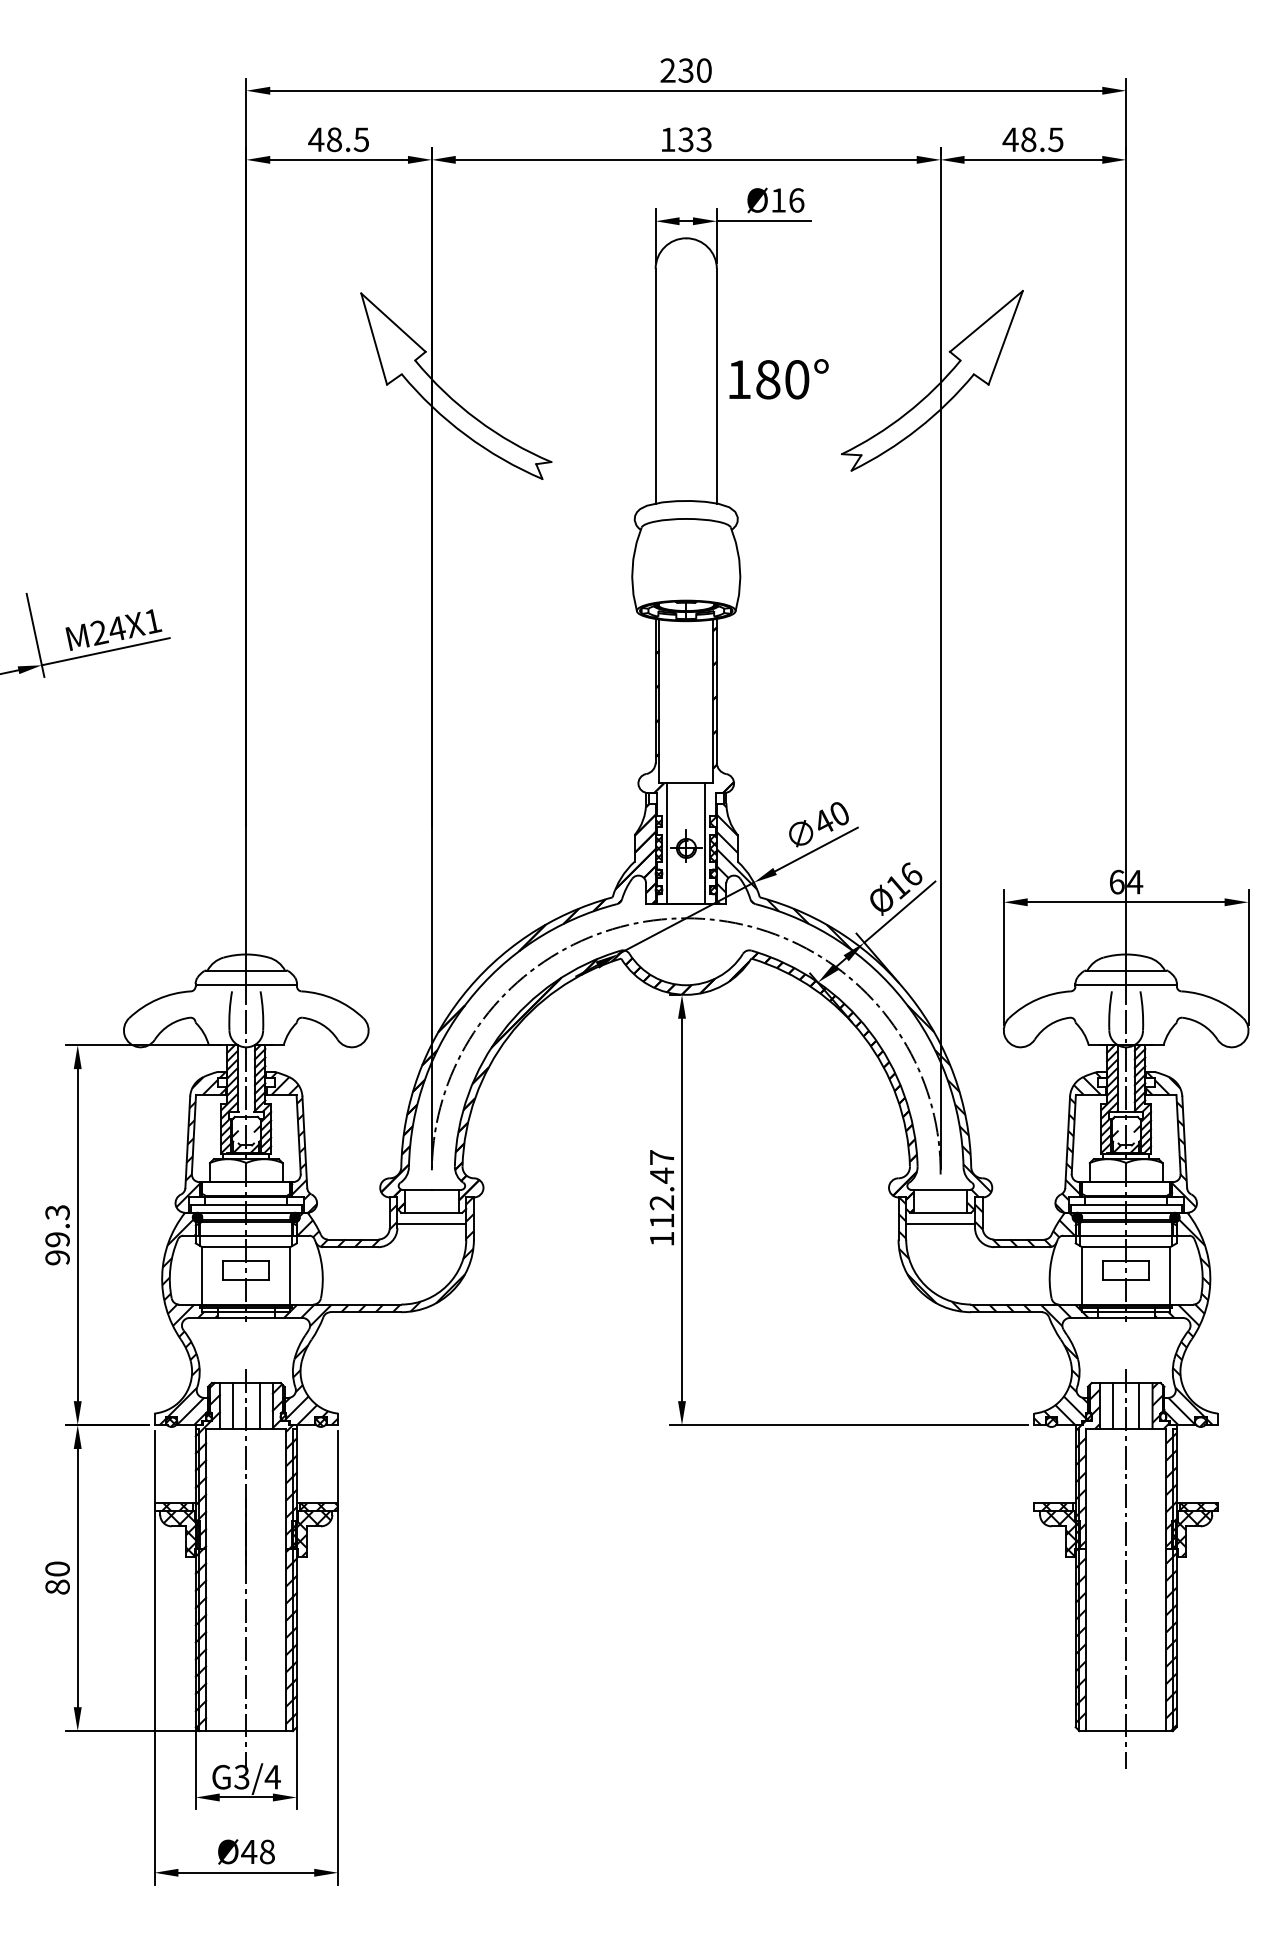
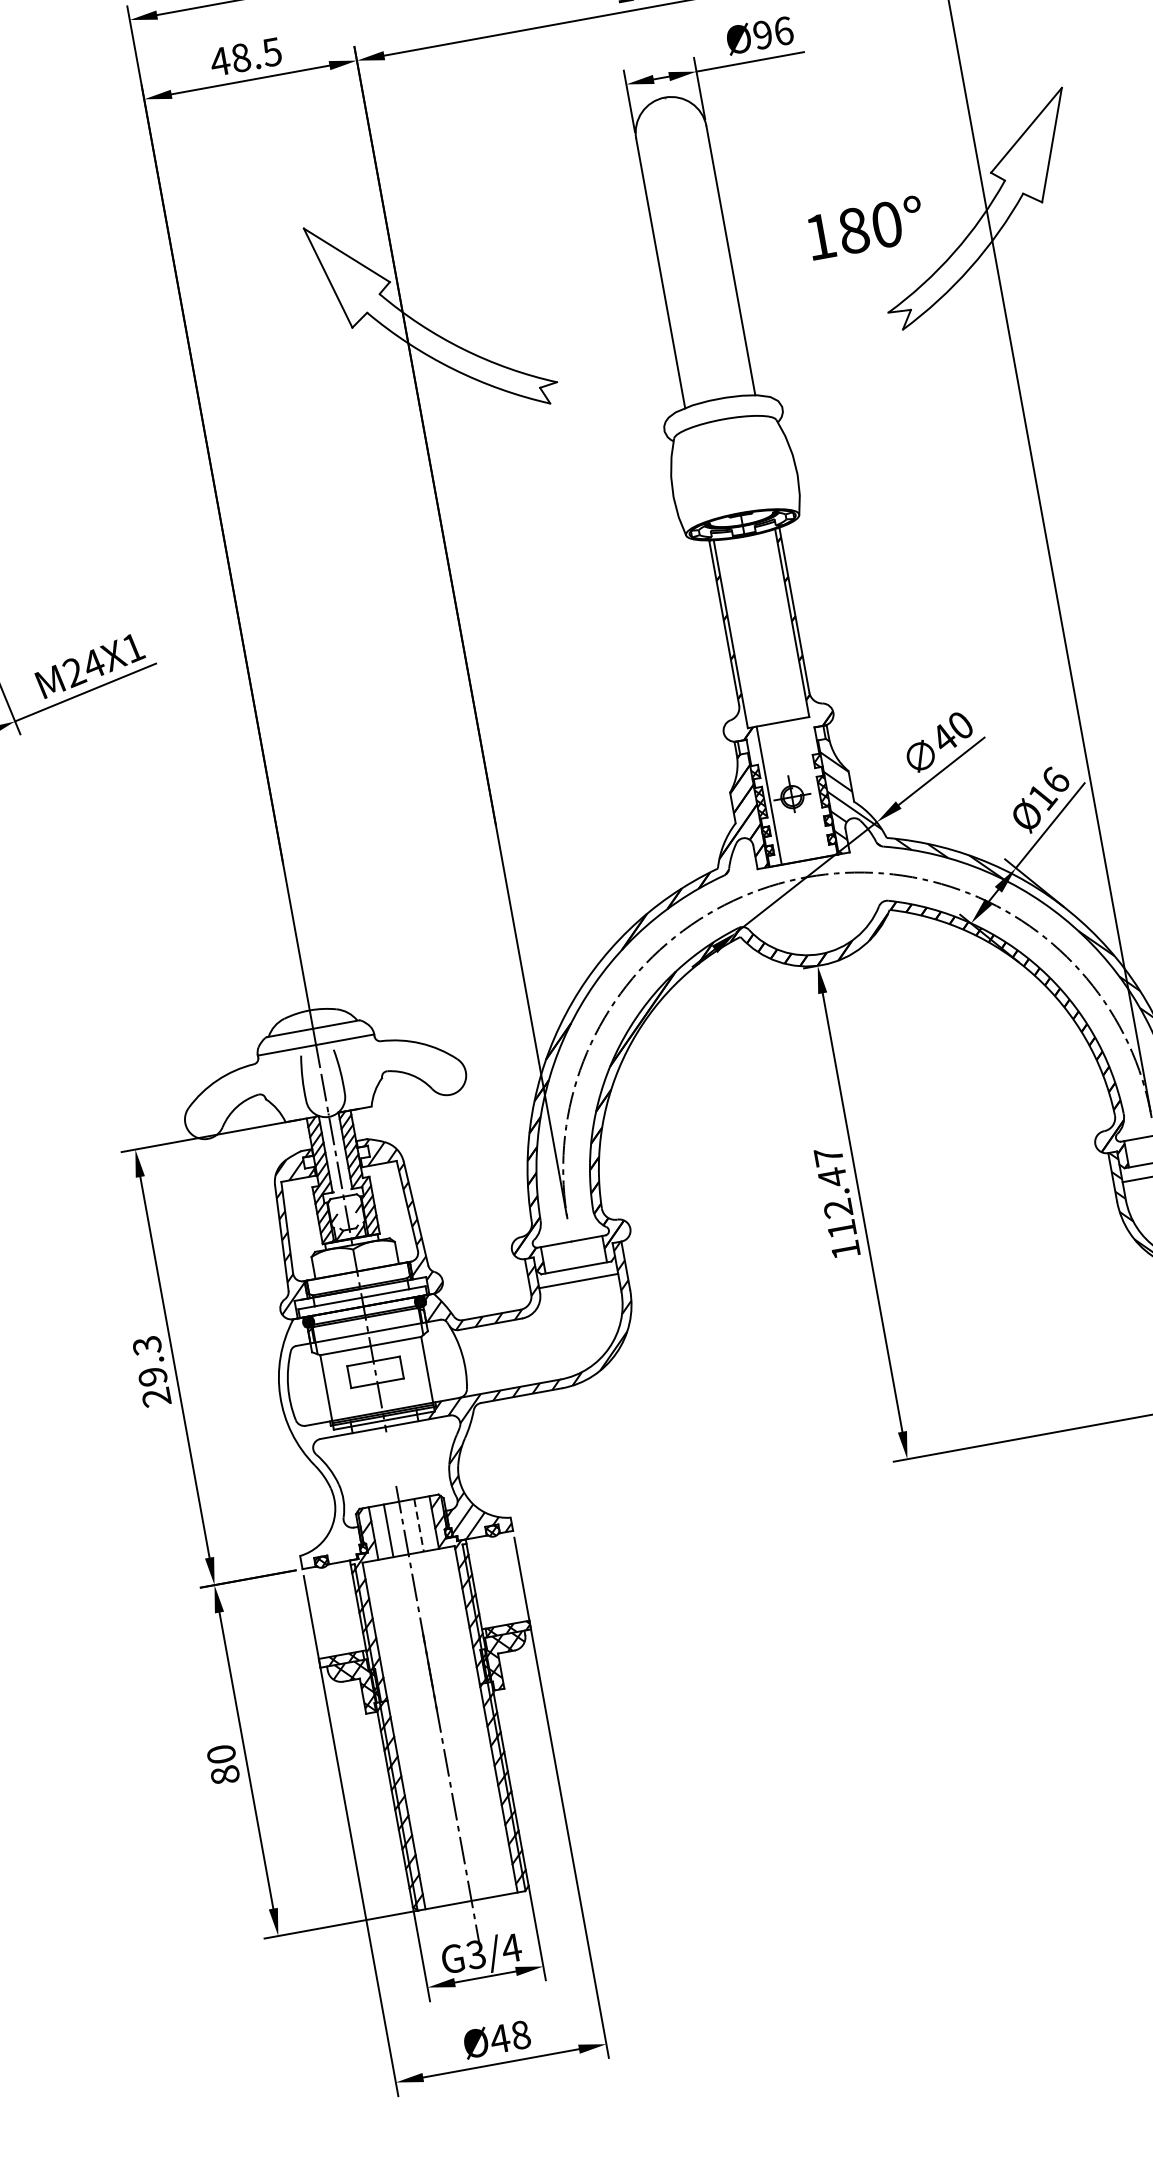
text: (778, 200) -> (762, 35), Ø16 -> Ø96
text: (778, 379) -> (865, 228), moved
line: (705, 843) -> (813, 787), removed
text: (57, 1257) -> (156, 1397), 99.3 -> 29.3
hatch: (188, 1322) -> (320, 1444), removed
line: (259, 1405) -> (418, 1524), solid -> dashed

